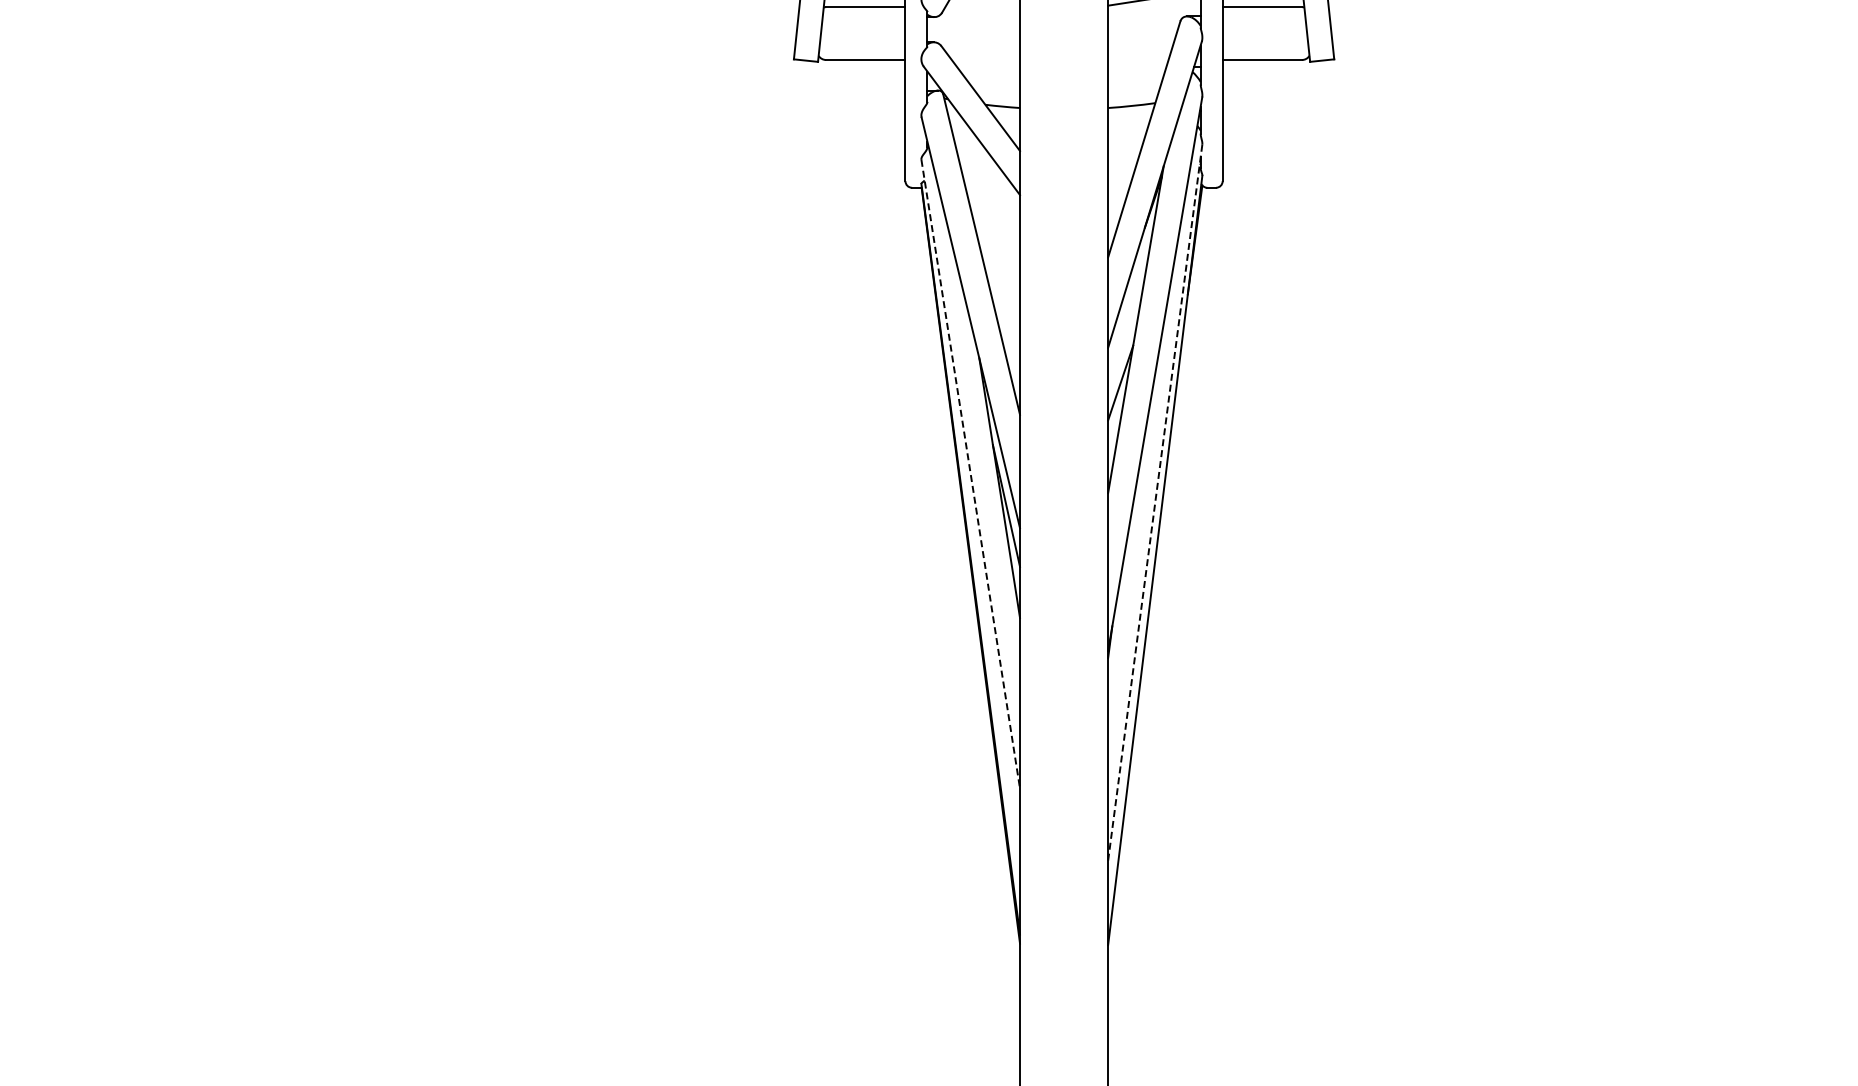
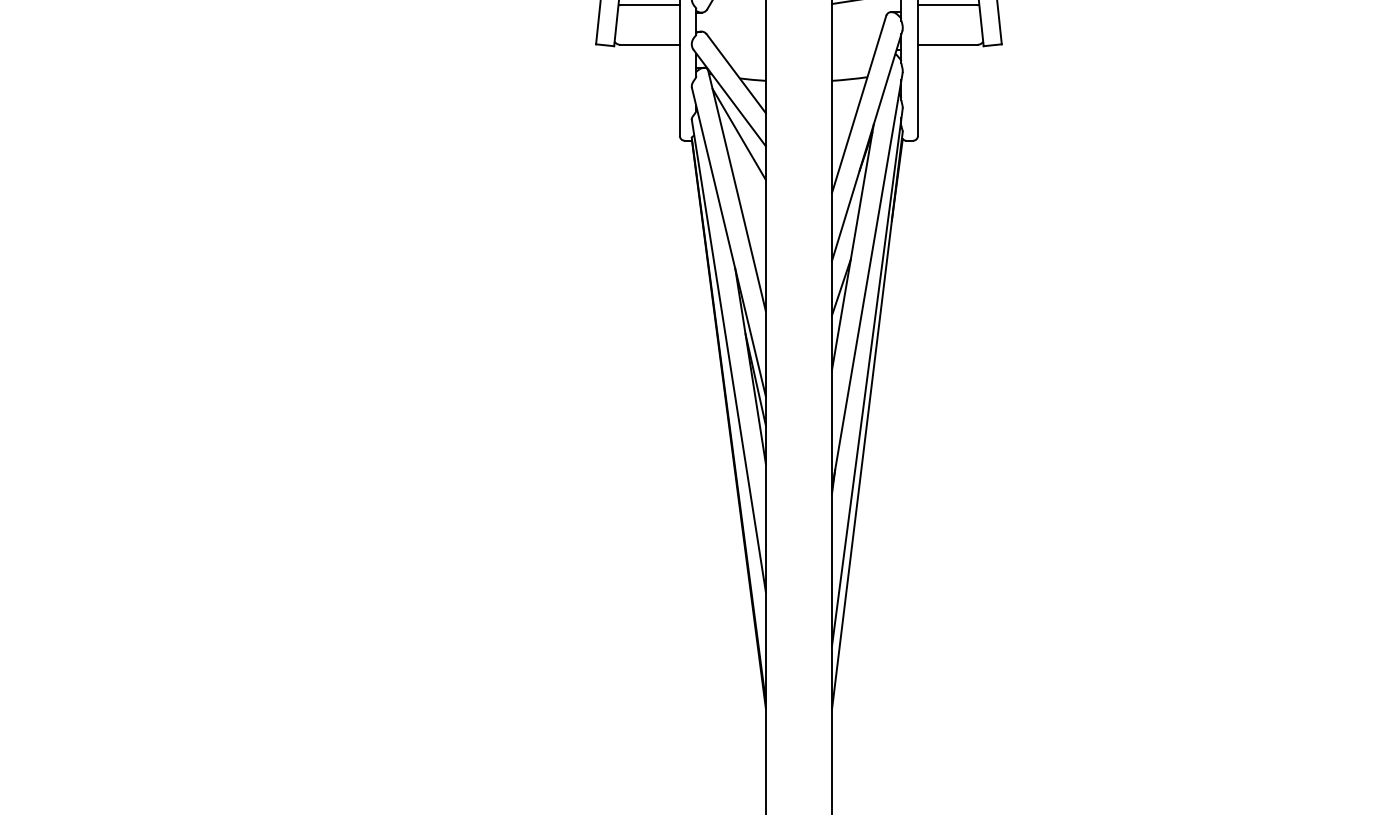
line: (984, 178) -> (739, 133), added
line: (970, 474) -> (728, 356), dashed -> solid
line: (1155, 503) -> (867, 377), dashed -> solid

